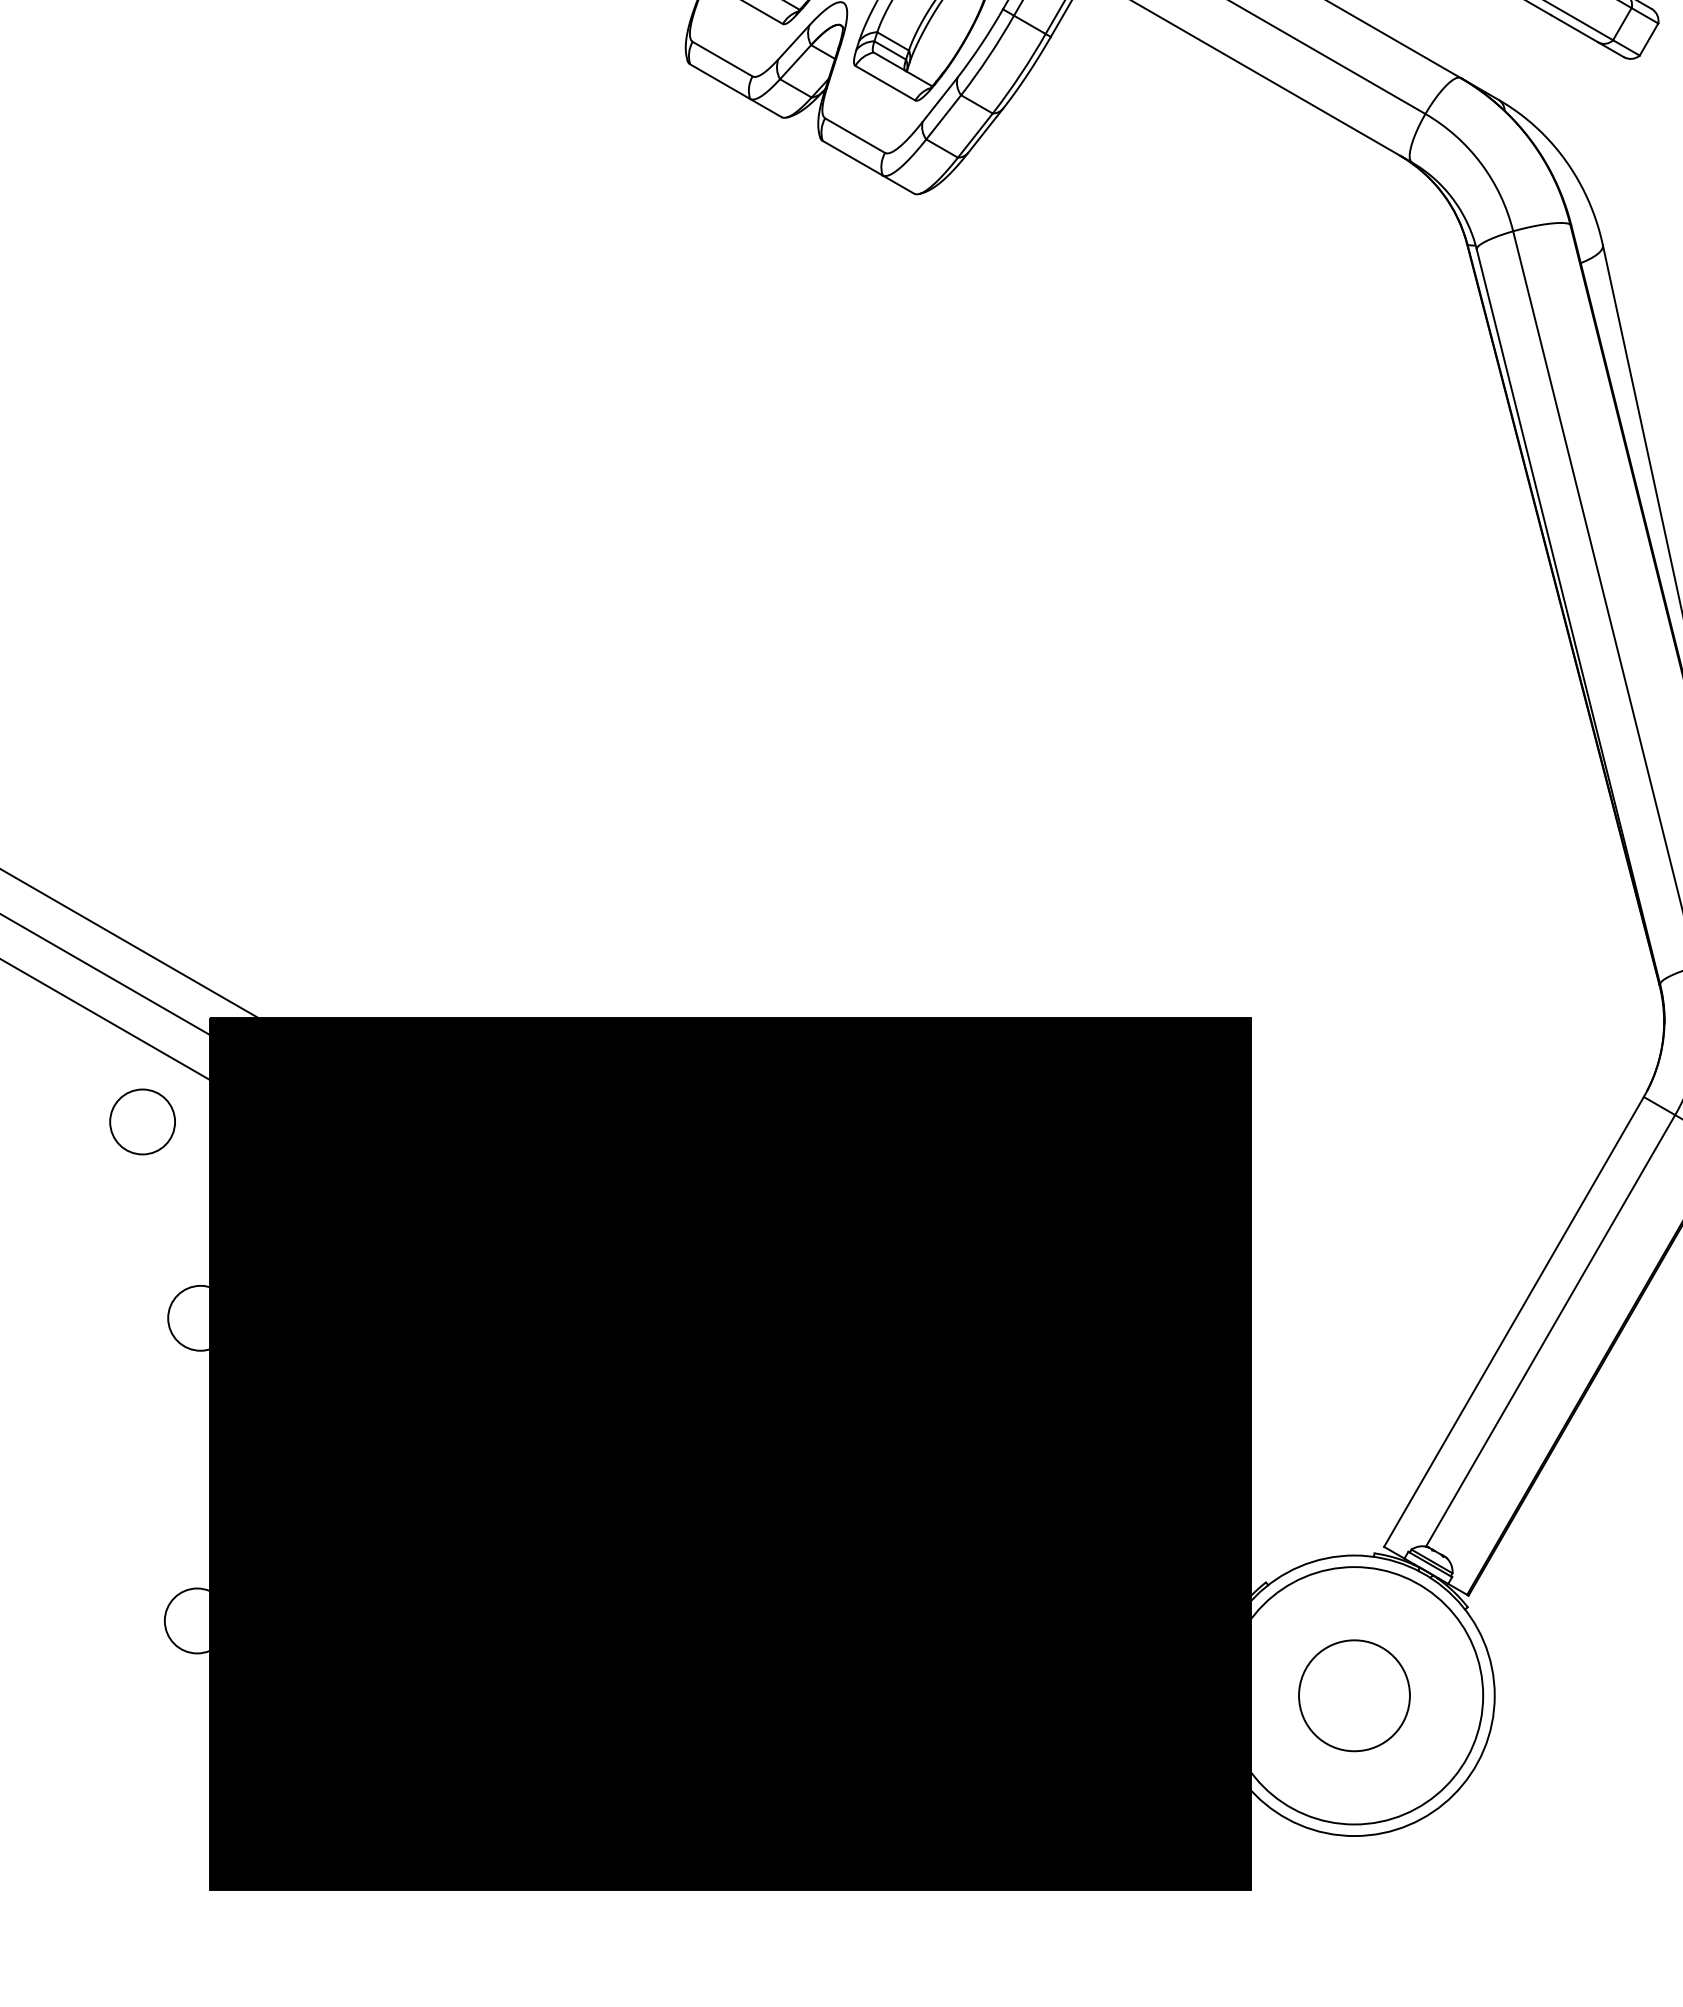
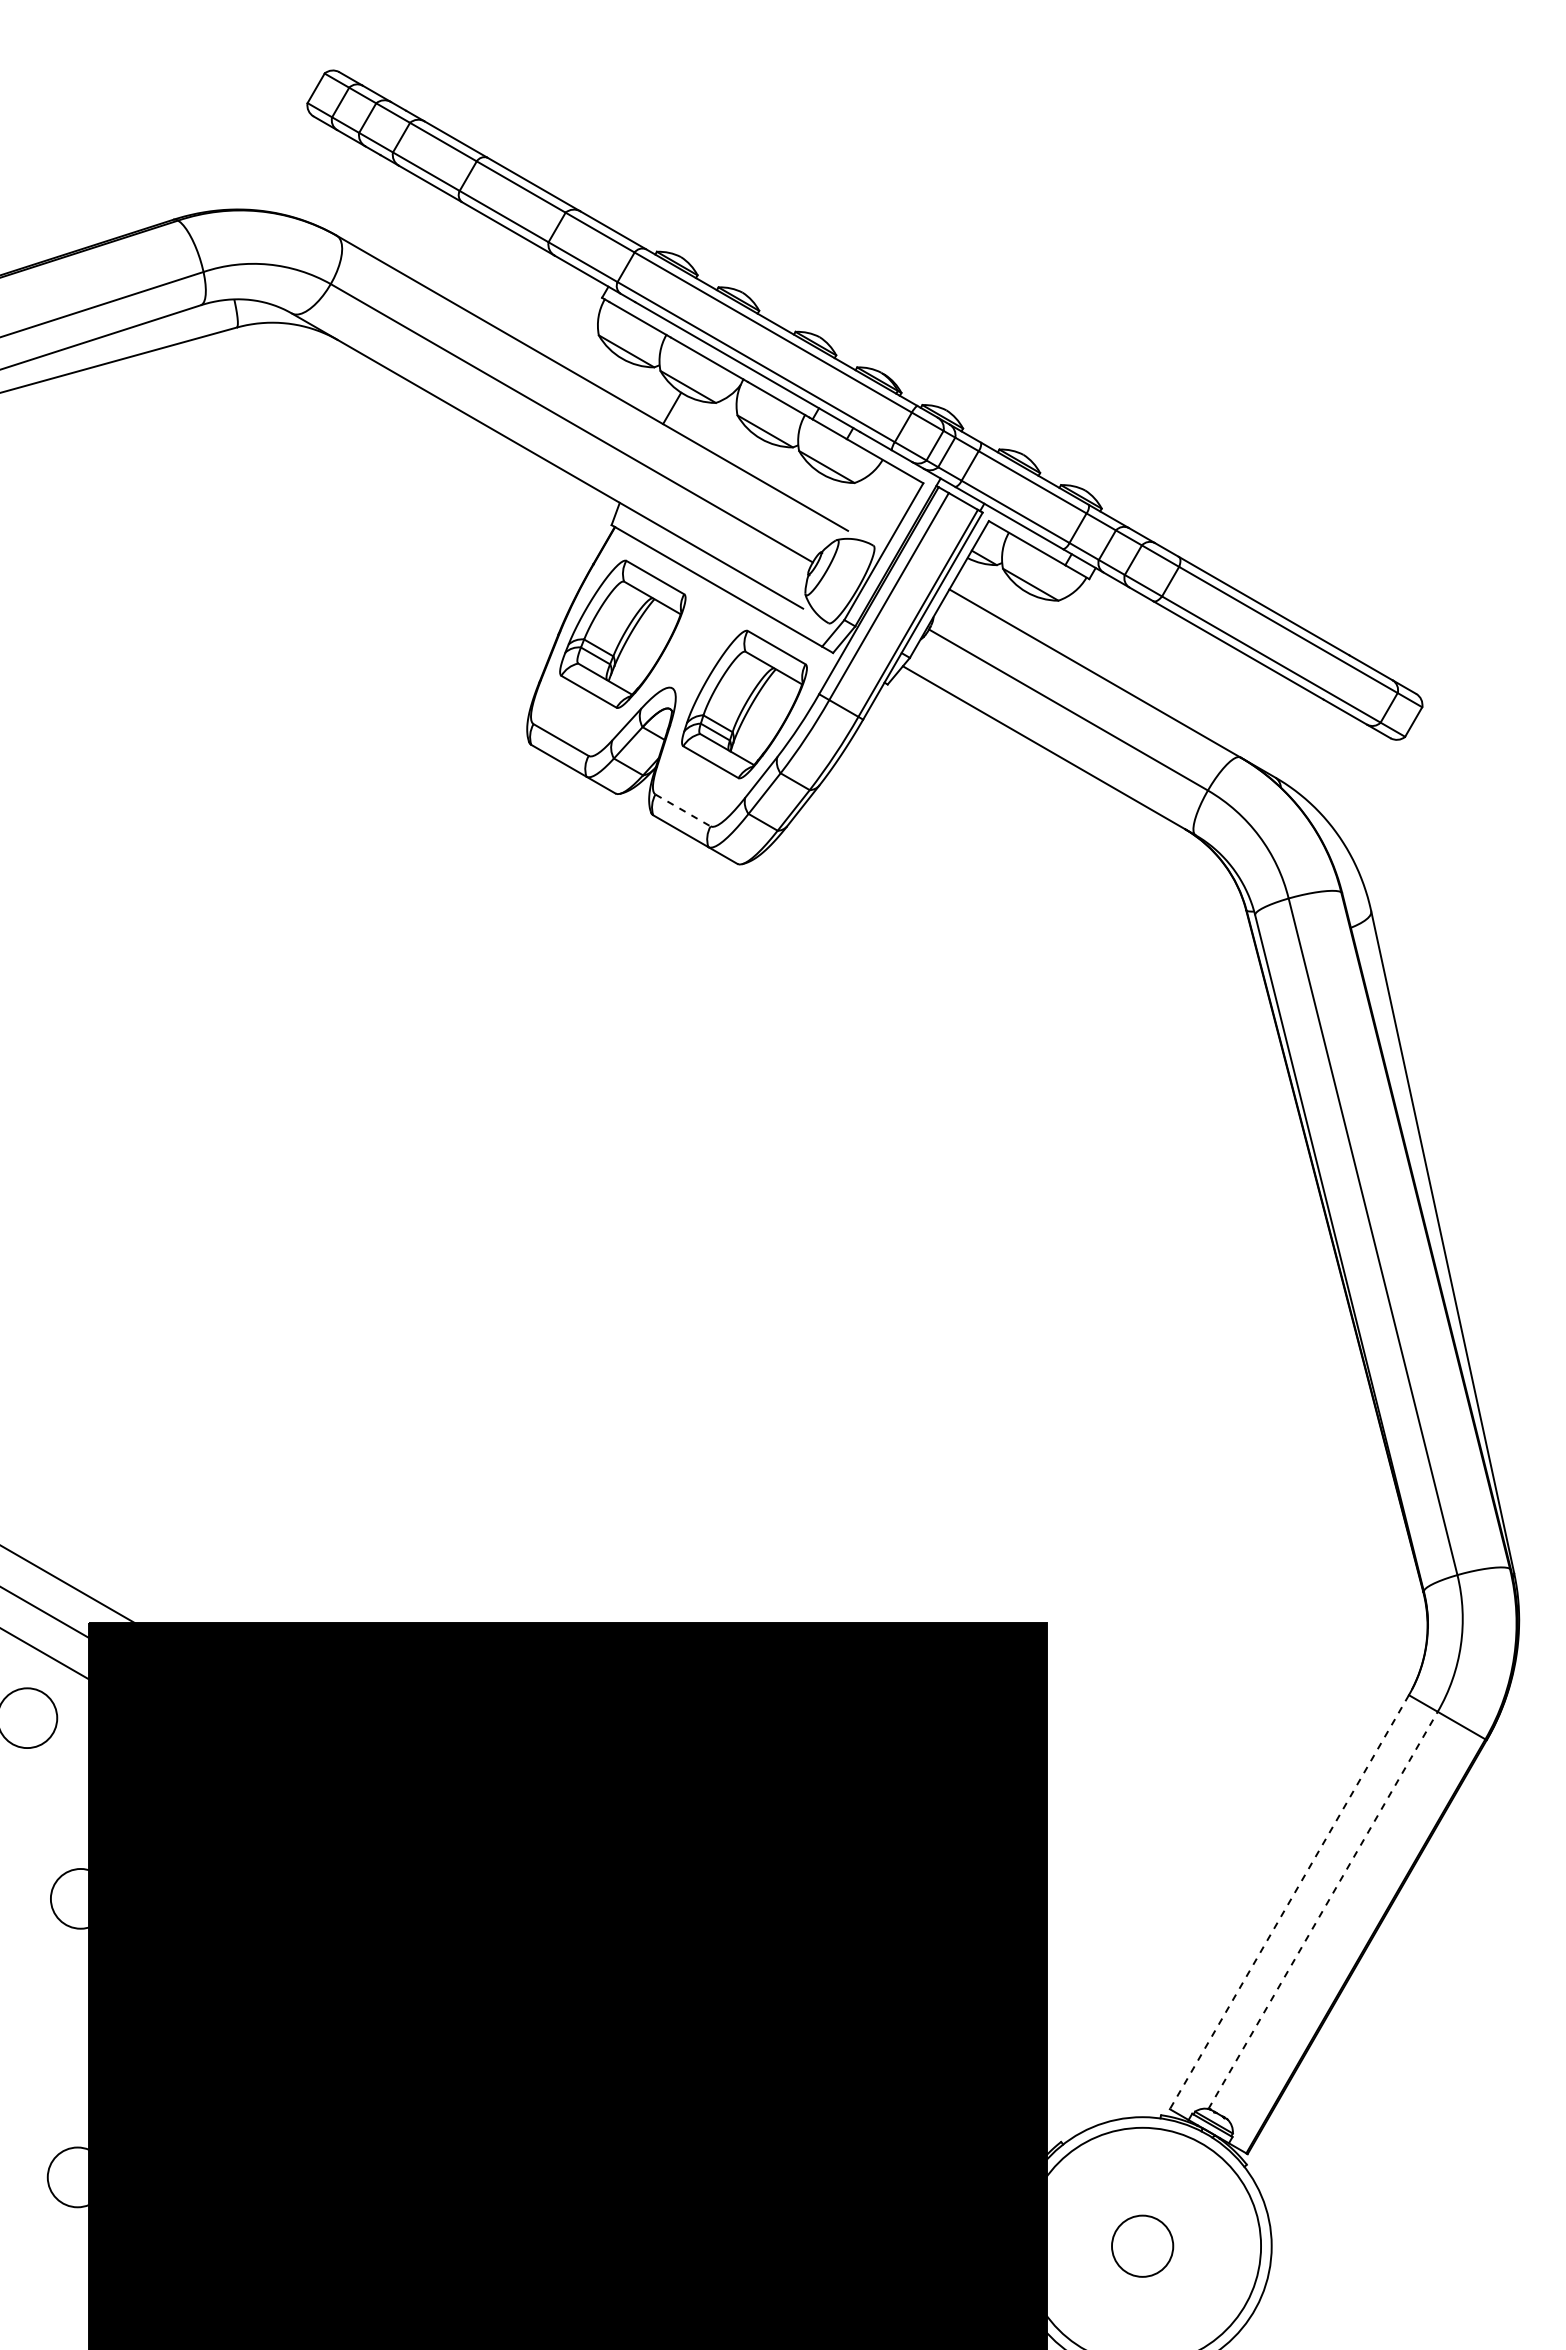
line: (855, 135) -> (683, 810), solid -> dashed
line: (1514, 1322) -> (1289, 1902), solid -> dashed
line: (1551, 1329) -> (1323, 1909), solid -> dashed
circle: (1354, 1696) -> (1142, 2246), size x0.6

